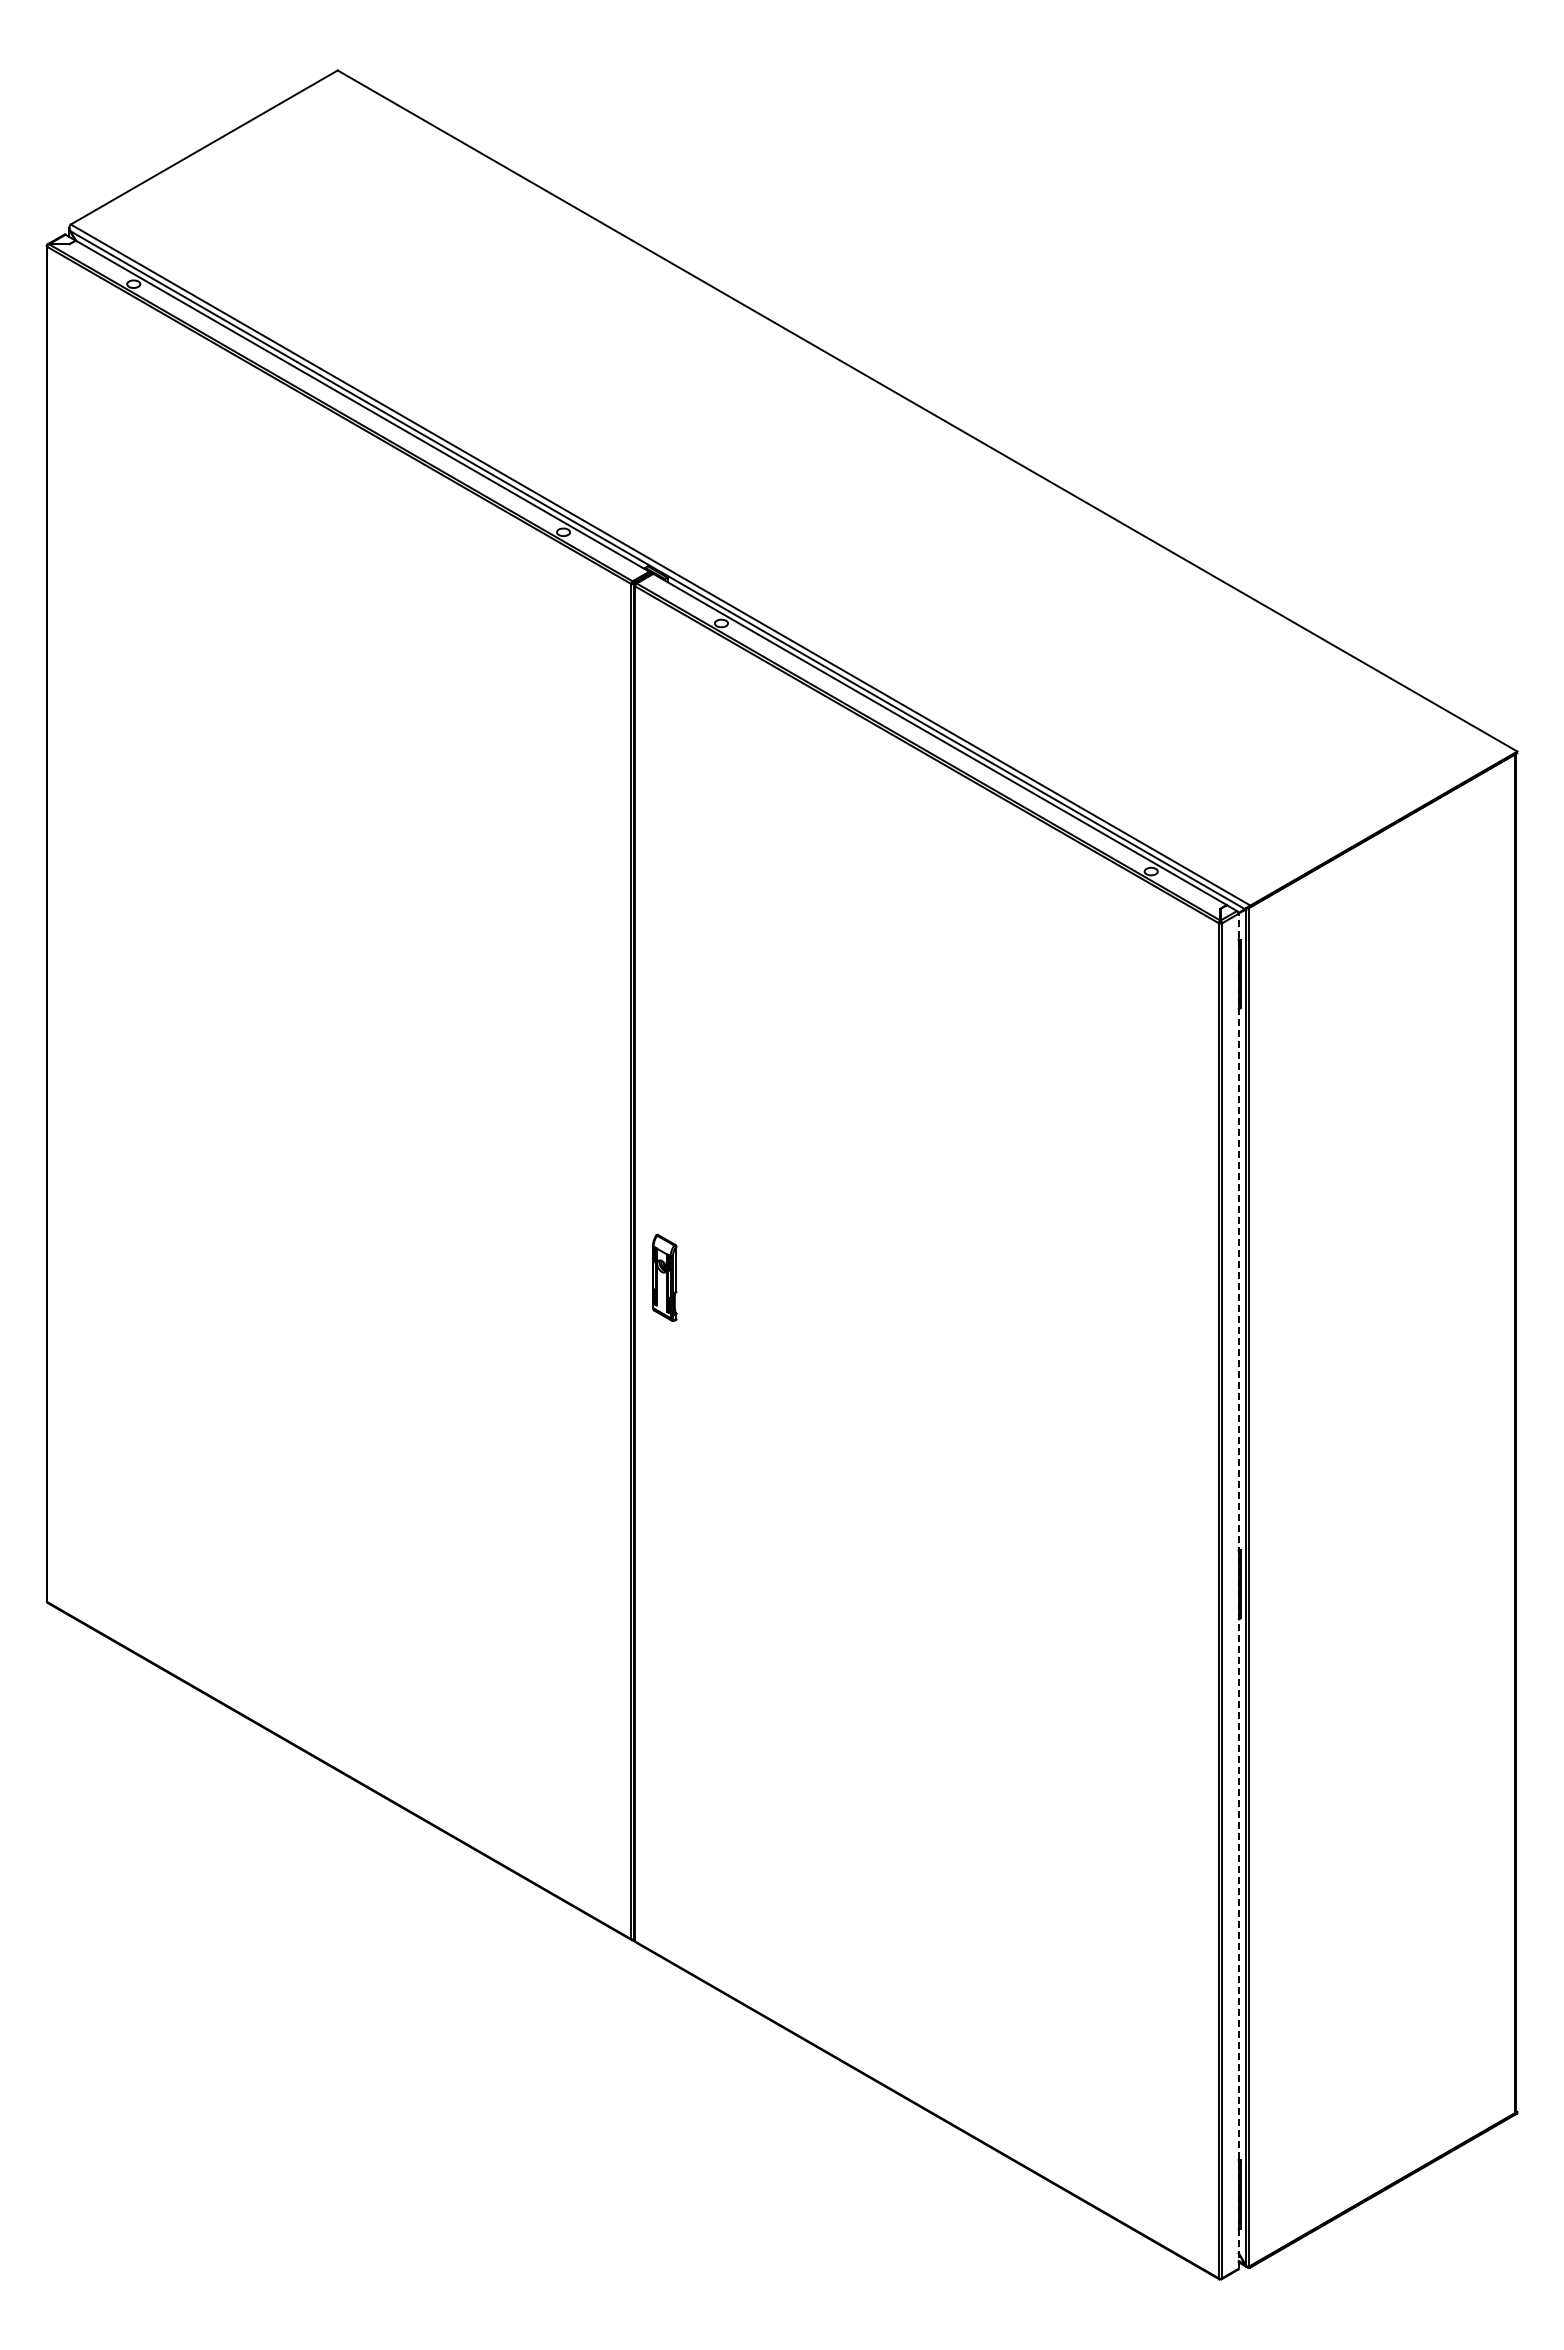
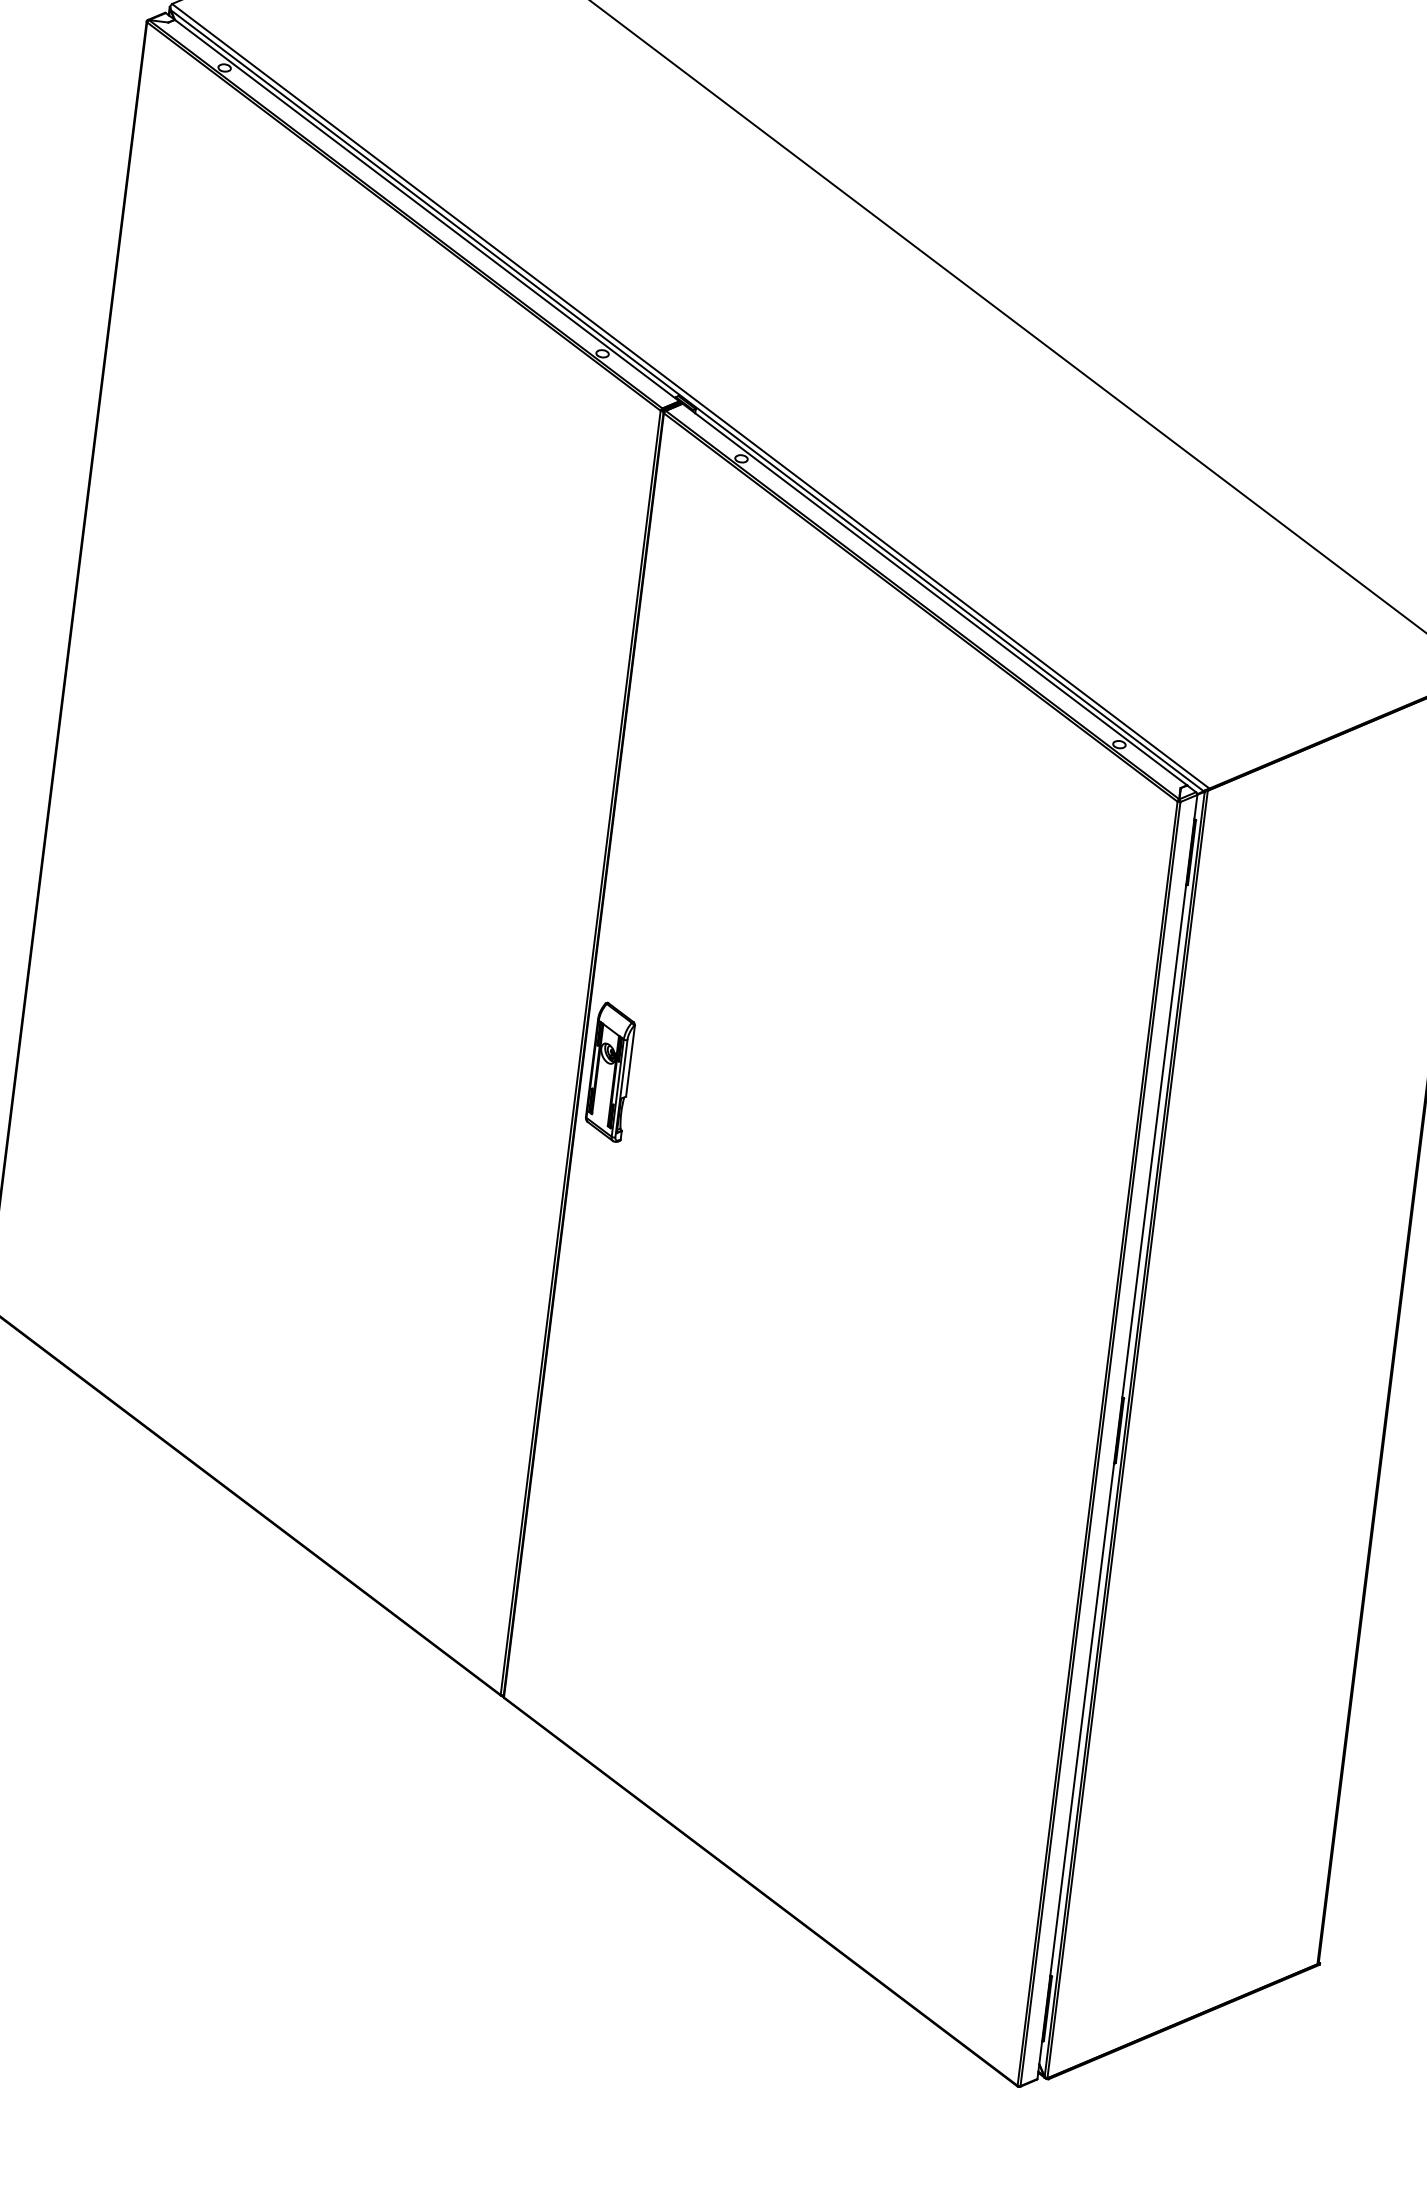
part: (664, 1277) -> (610, 1071), size x1.67
line: (1238, 1590) -> (1117, 1436), dashed -> solid

